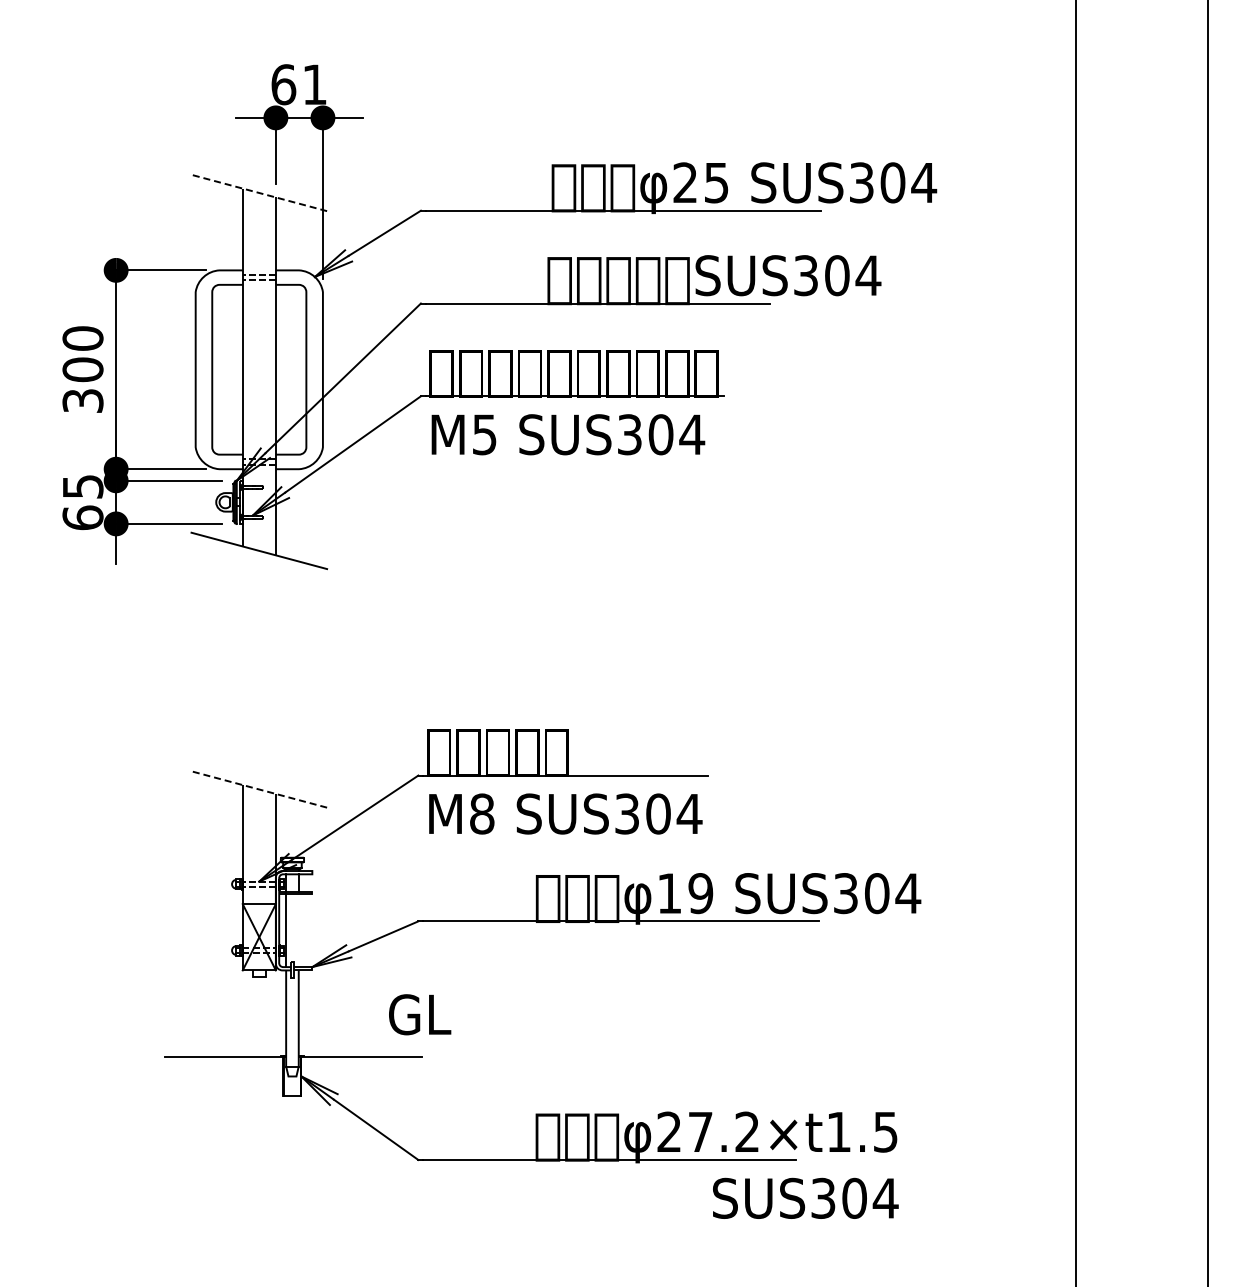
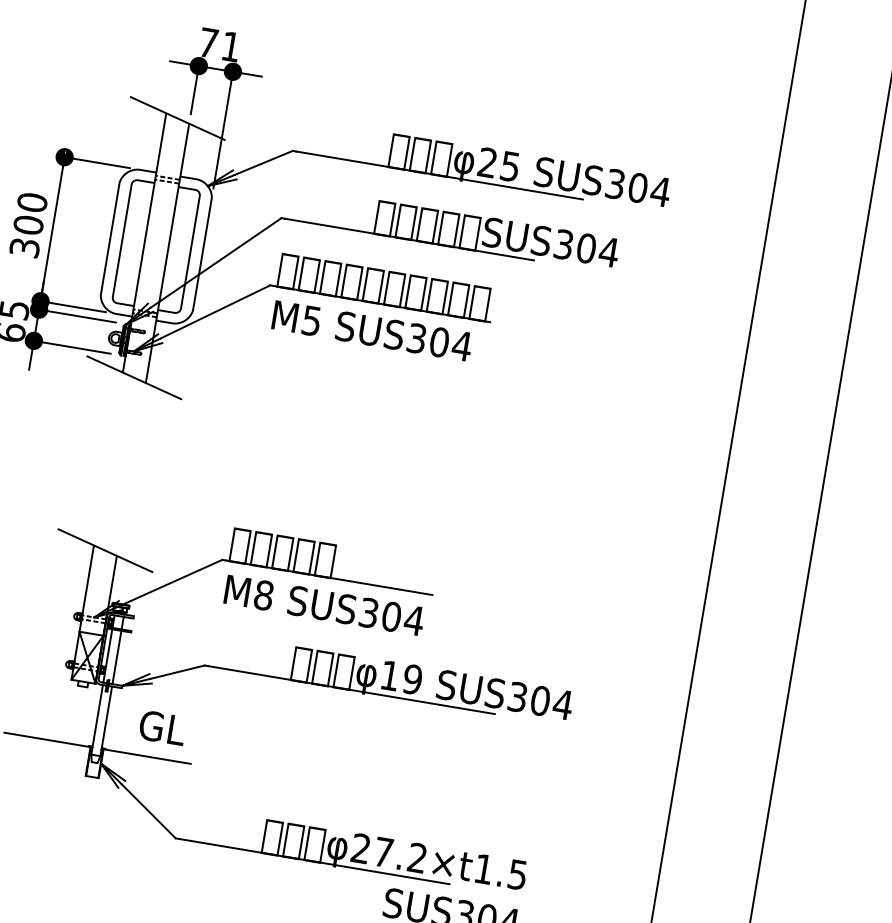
text: (283, 84) -> (208, 42), 61 -> 71
line: (258, 192) -> (177, 118), dashed -> solid
line: (258, 789) -> (104, 550), dashed -> solid
line: (298, 930) -> (116, 657), added
text: (420, 1014) -> (163, 727), moved

